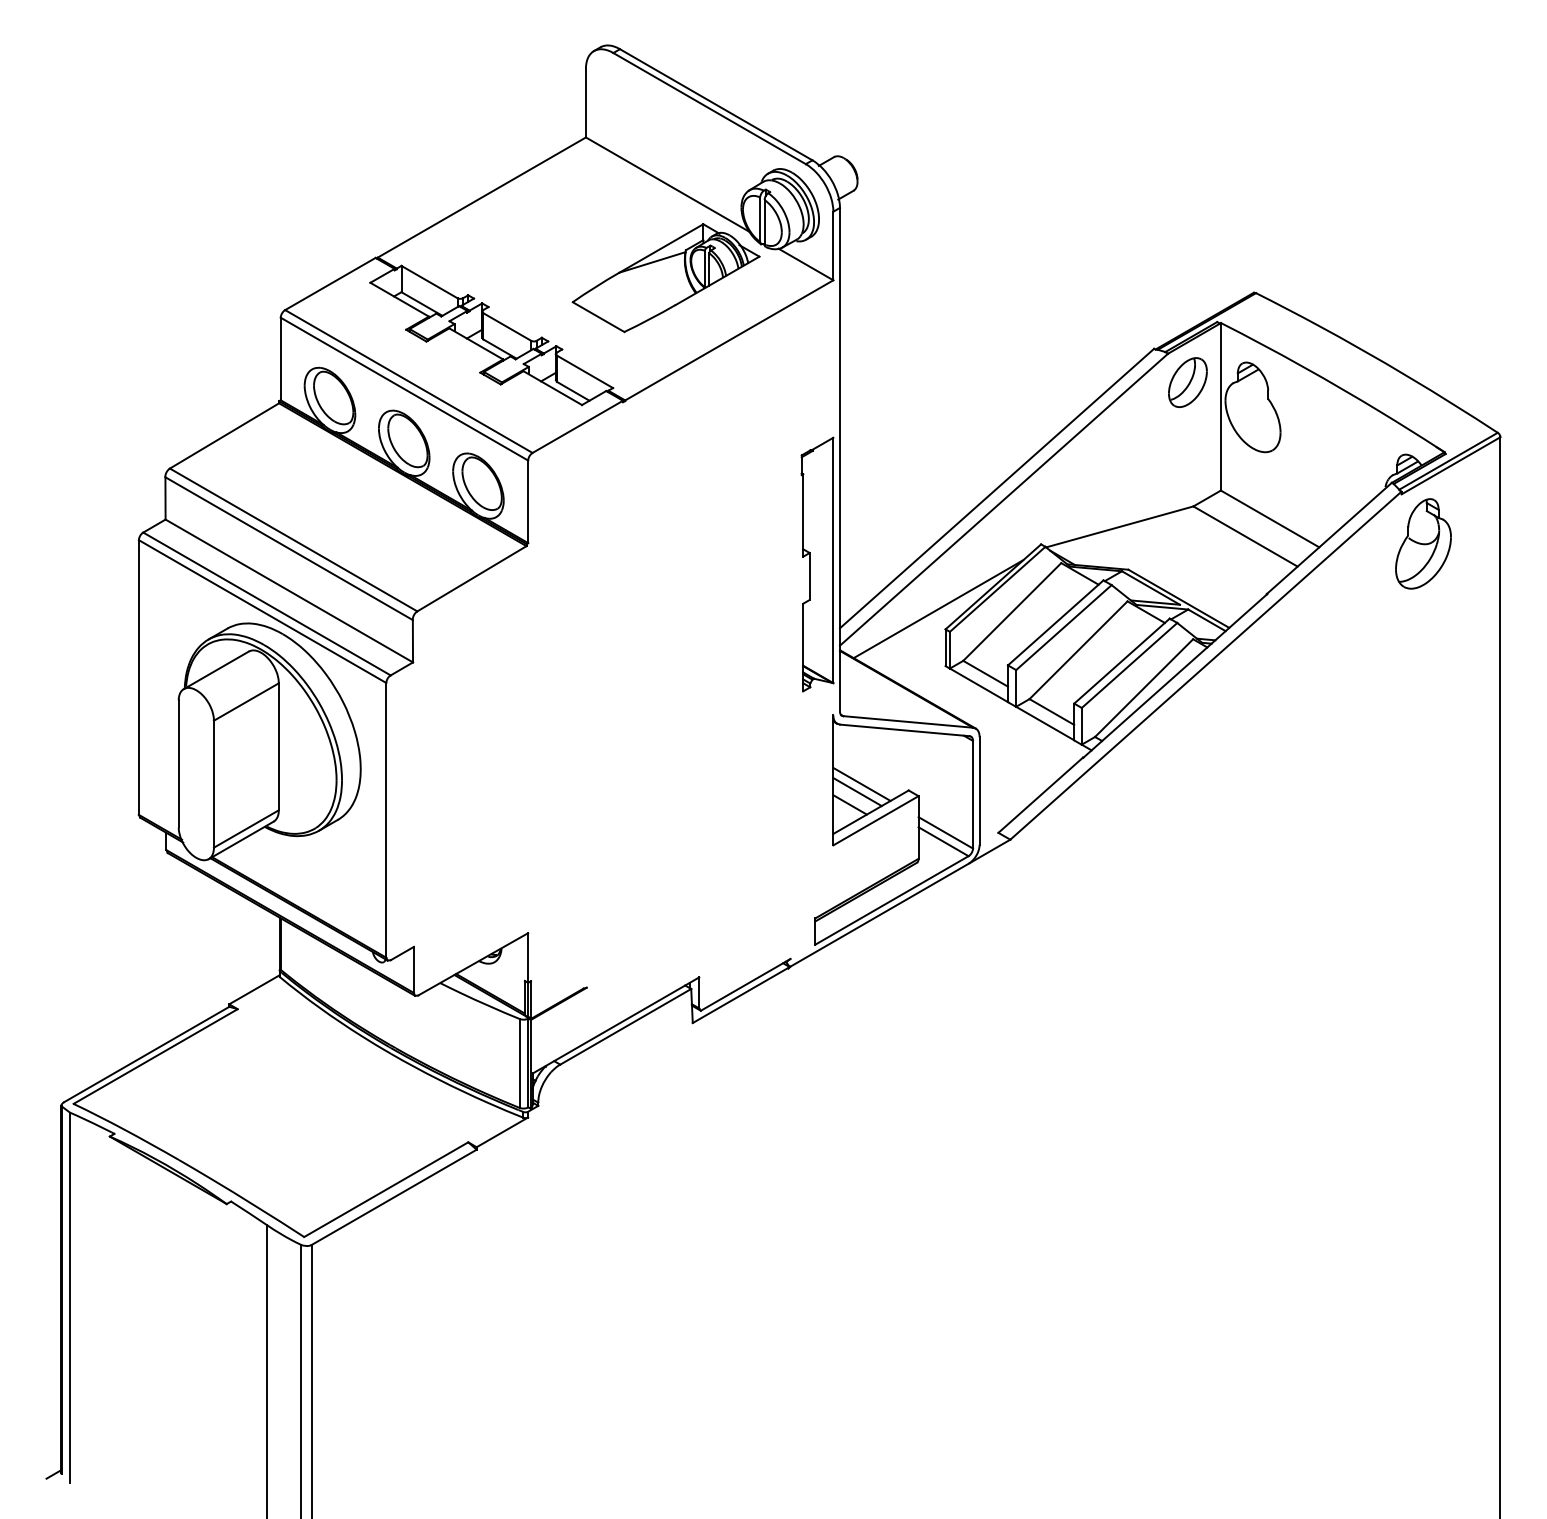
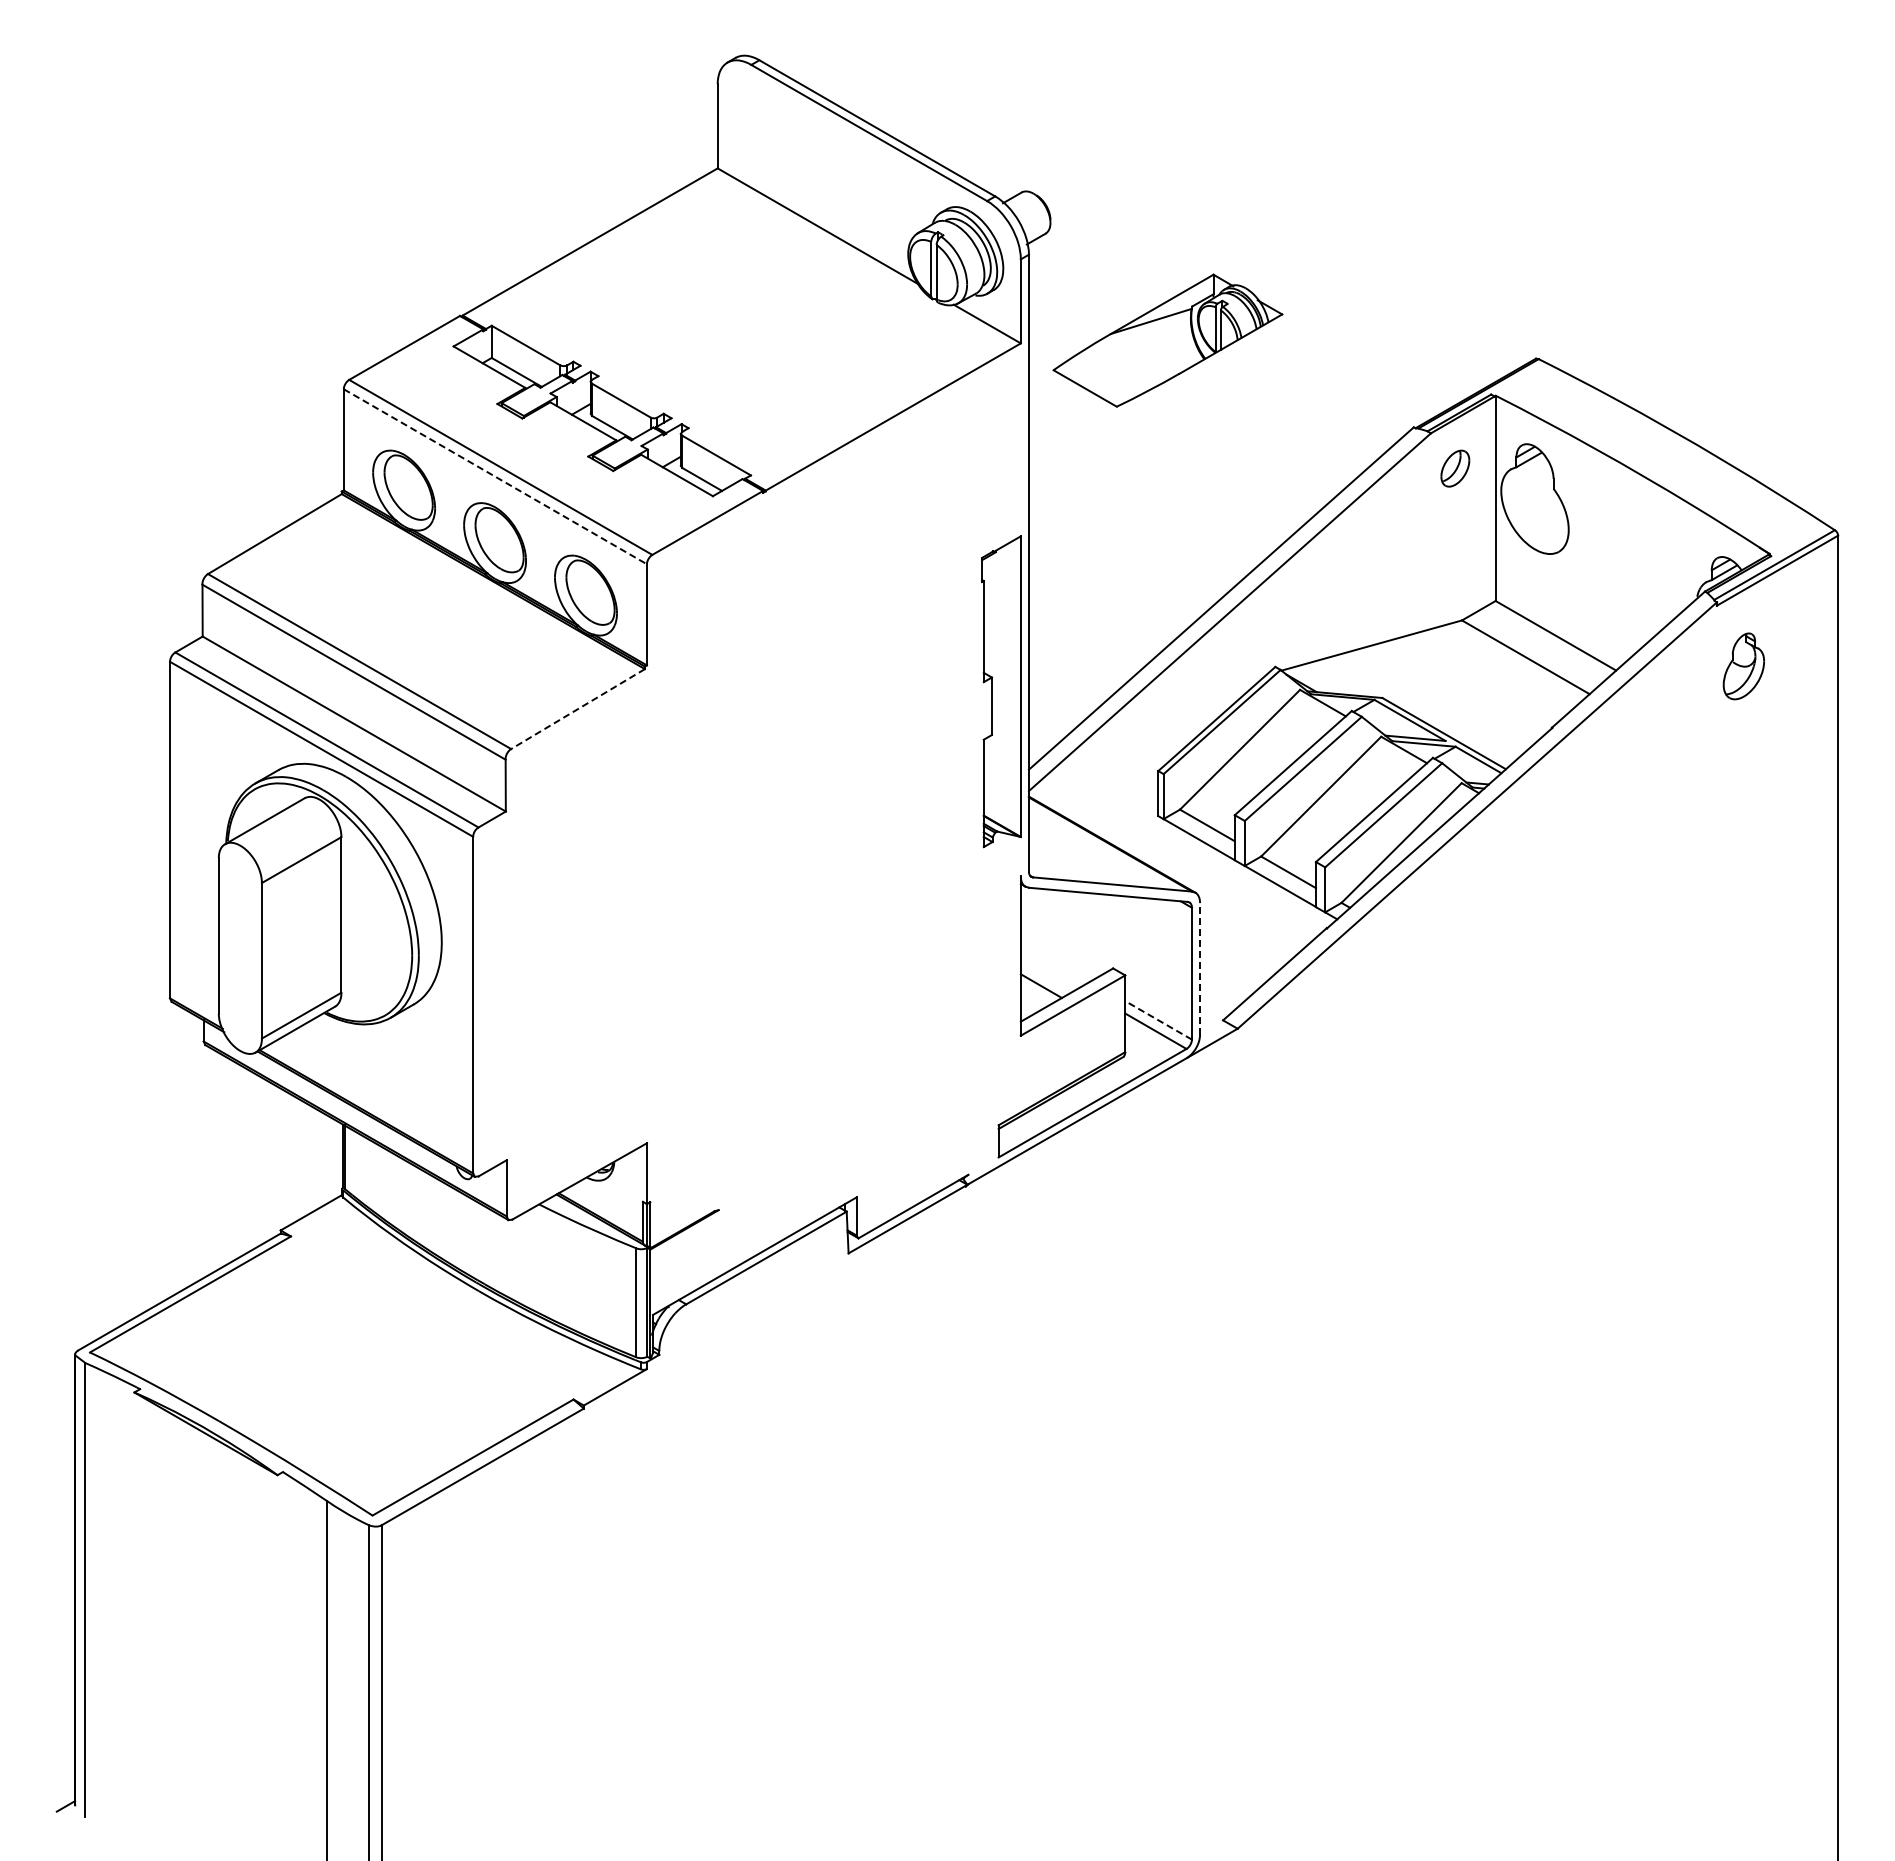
part: (665, 277) -> (1167, 340), moved
part: (1188, 382) -> (1455, 468), size x0.6
line: (404, 388) -> (495, 476), solid -> dashed
part: (1423, 544) -> (1743, 666), size x0.6
line: (472, 579) -> (578, 709), solid -> dashed
line: (938, 609) -> (1149, 746), removed
line: (861, 783) -> (1055, 960), removed
line: (979, 791) -> (1200, 969), solid -> dashed
line: (857, 792) -> (1050, 970), removed
line: (945, 832) -> (1158, 1020), solid -> dashed

